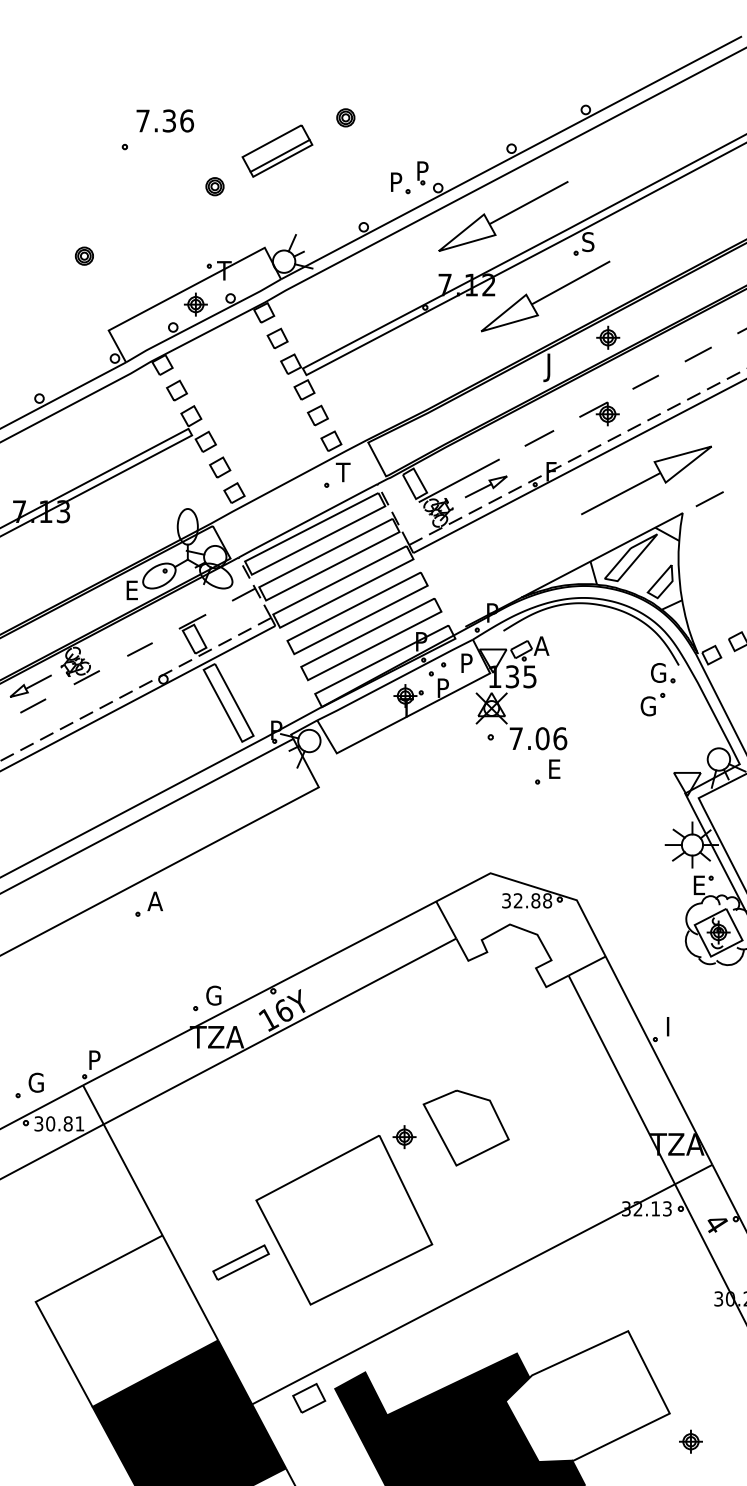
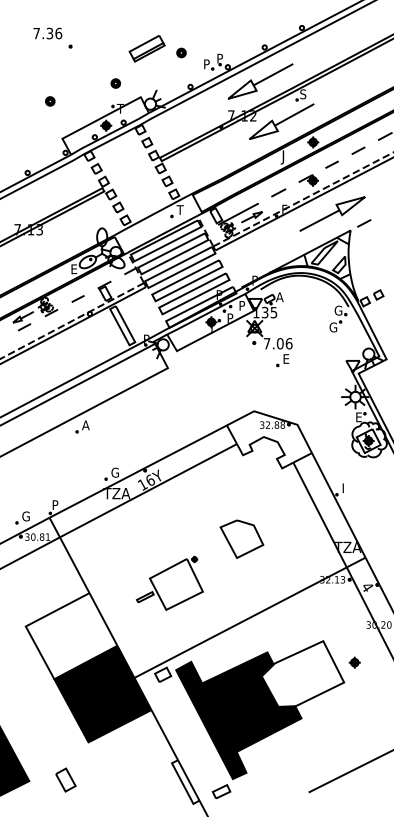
part: (345, 116) -> (181, 52), moved
text: (164, 120) -> (47, 33), moved
part: (214, 186) -> (115, 83), moved
part: (321, 1214) -> (169, 582), size x0.6
part: (690, 1441) -> (354, 662), moved

